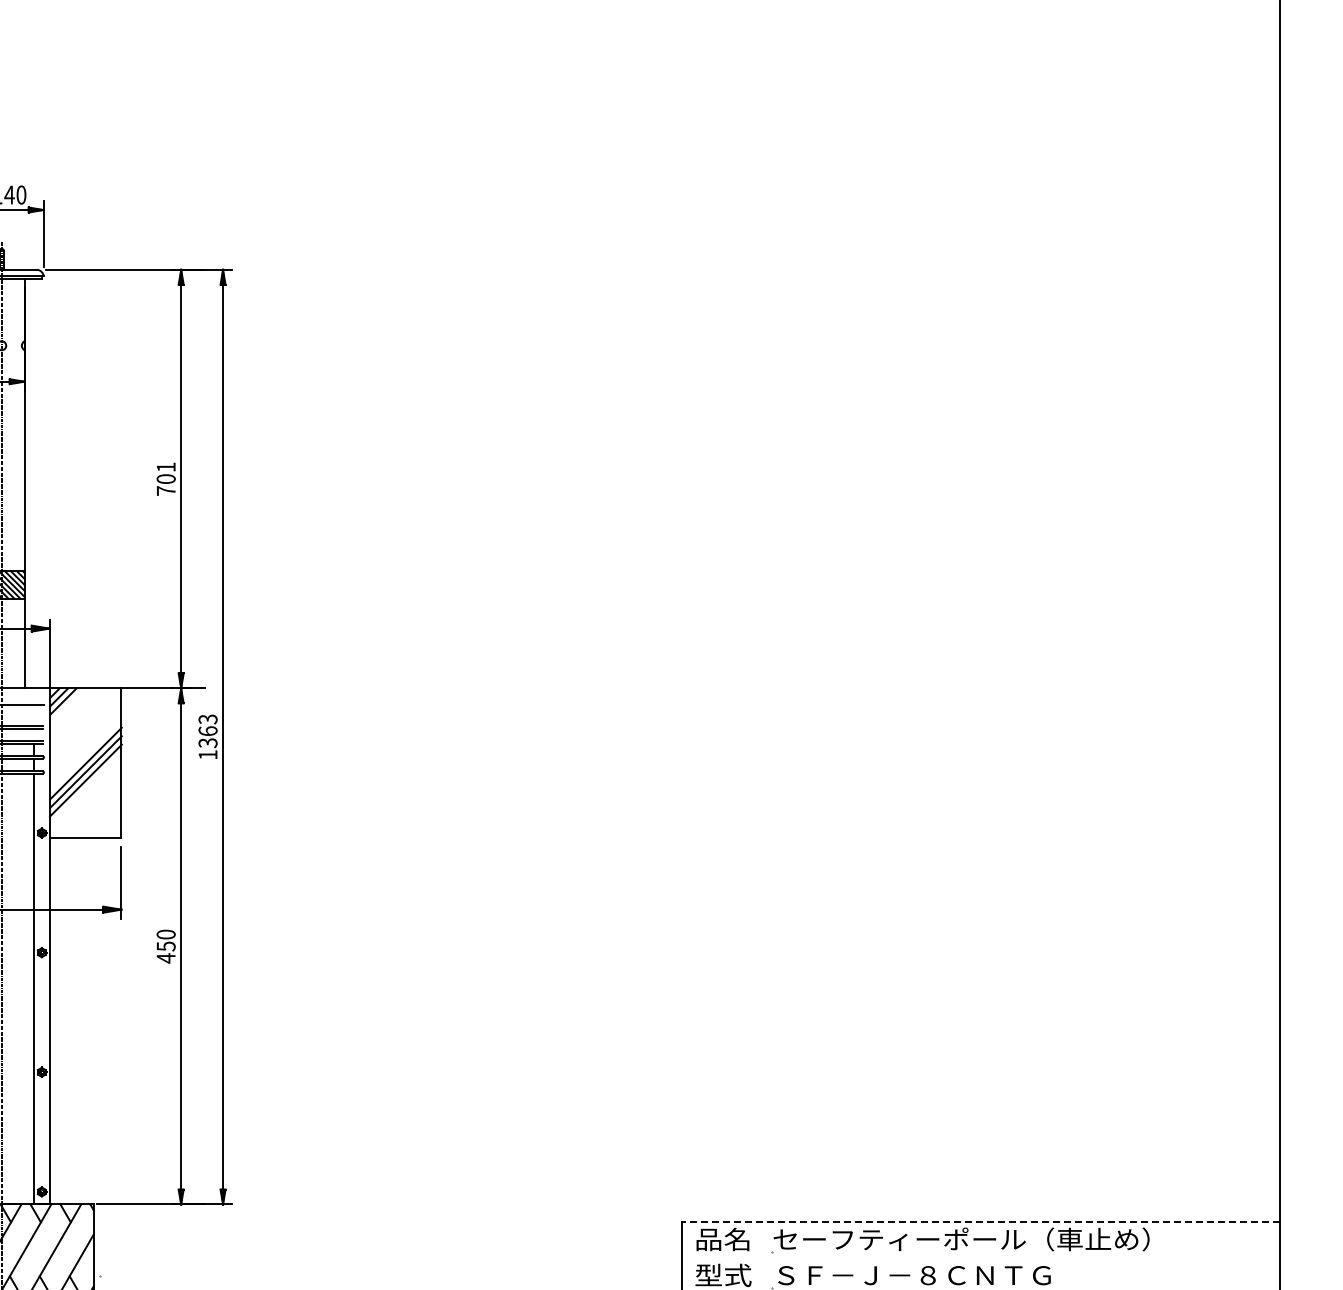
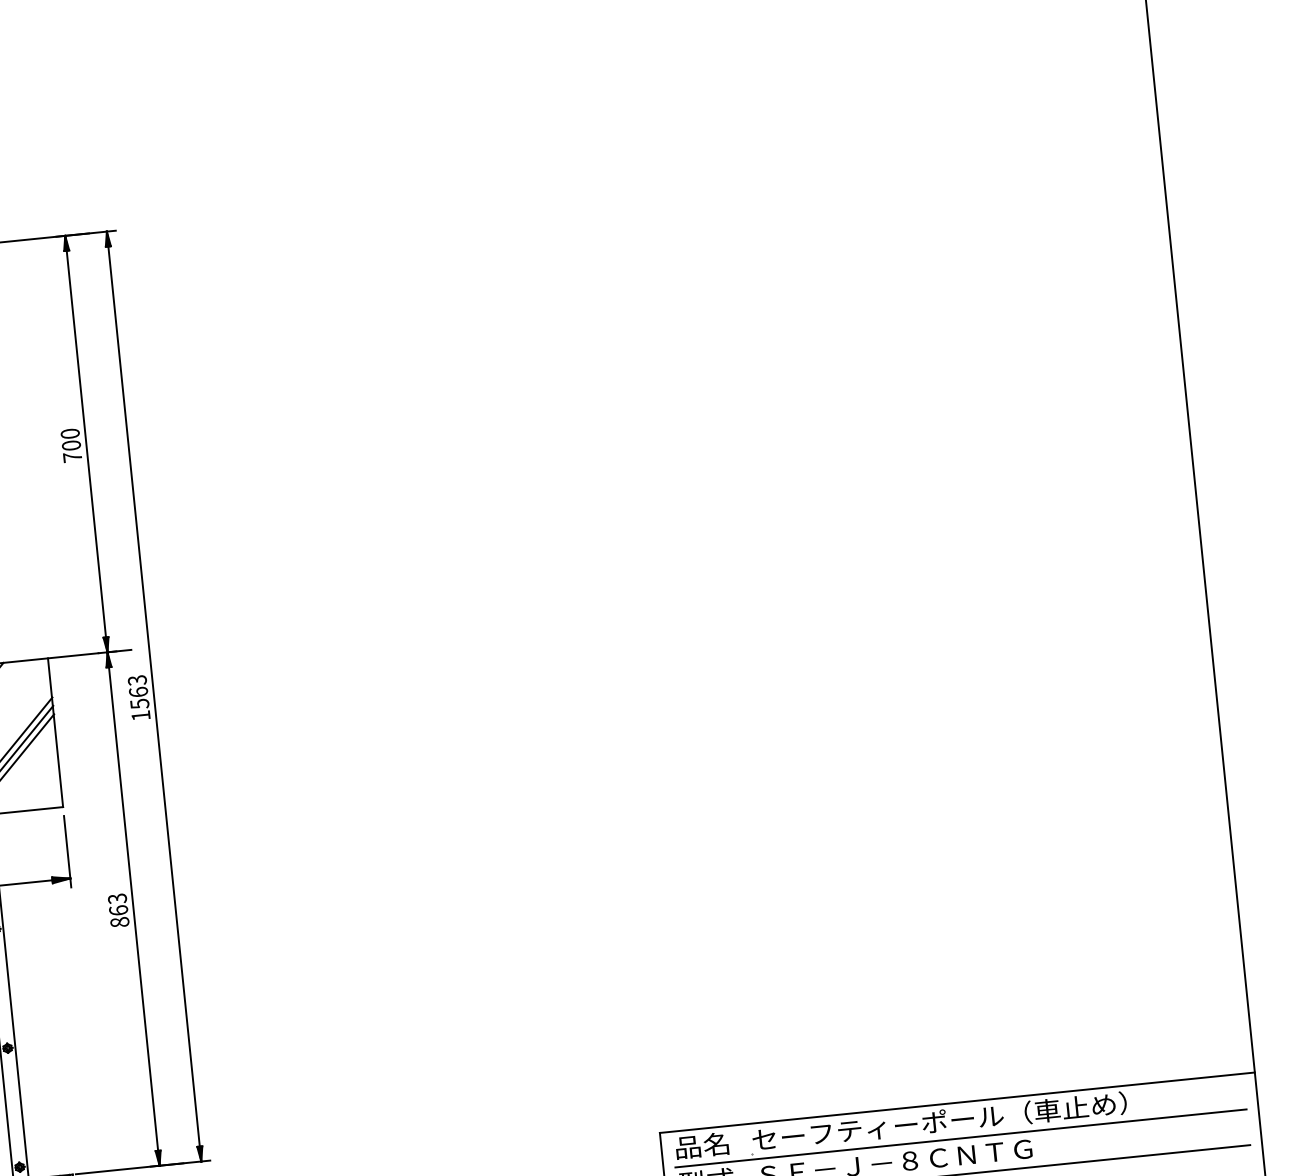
text: (165, 467) -> (69, 434), 701 -> 700
text: (207, 742) -> (139, 703), 1363 -> 1563
text: (165, 946) -> (117, 910), 450 -> 863
line: (981, 1222) -> (957, 1102), dashed -> solid
line: (981, 1258) -> (961, 1138), added

